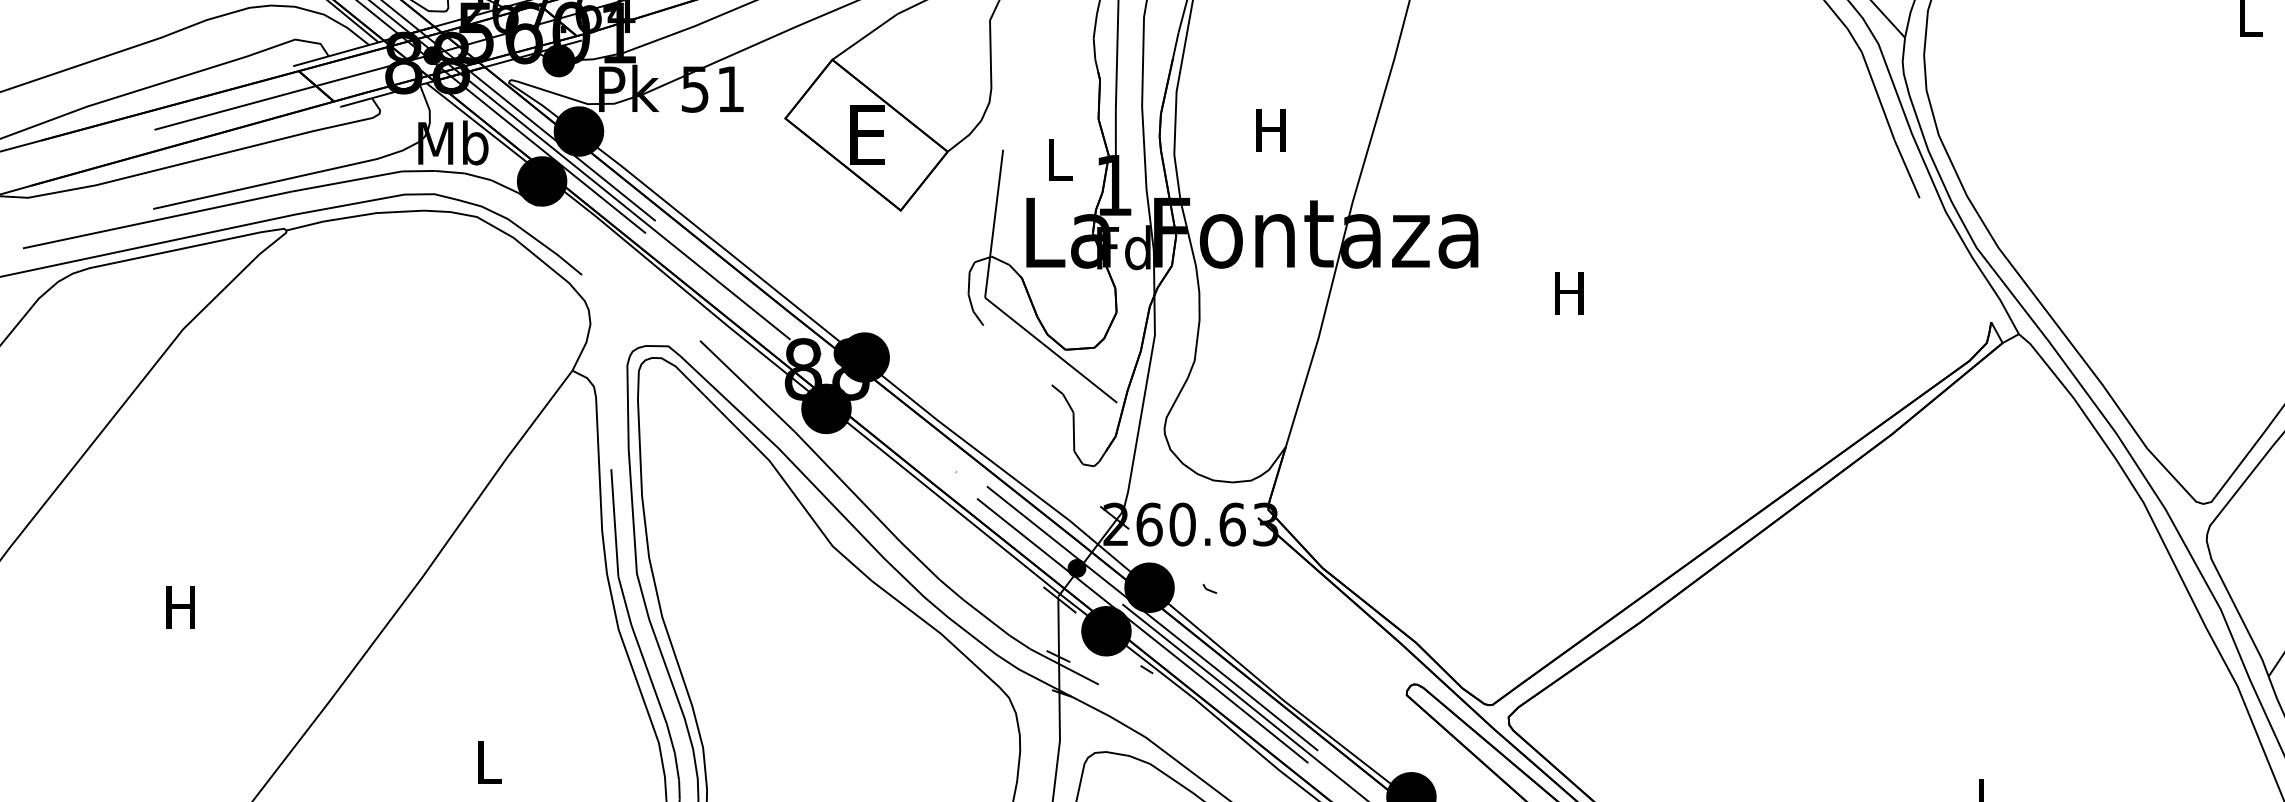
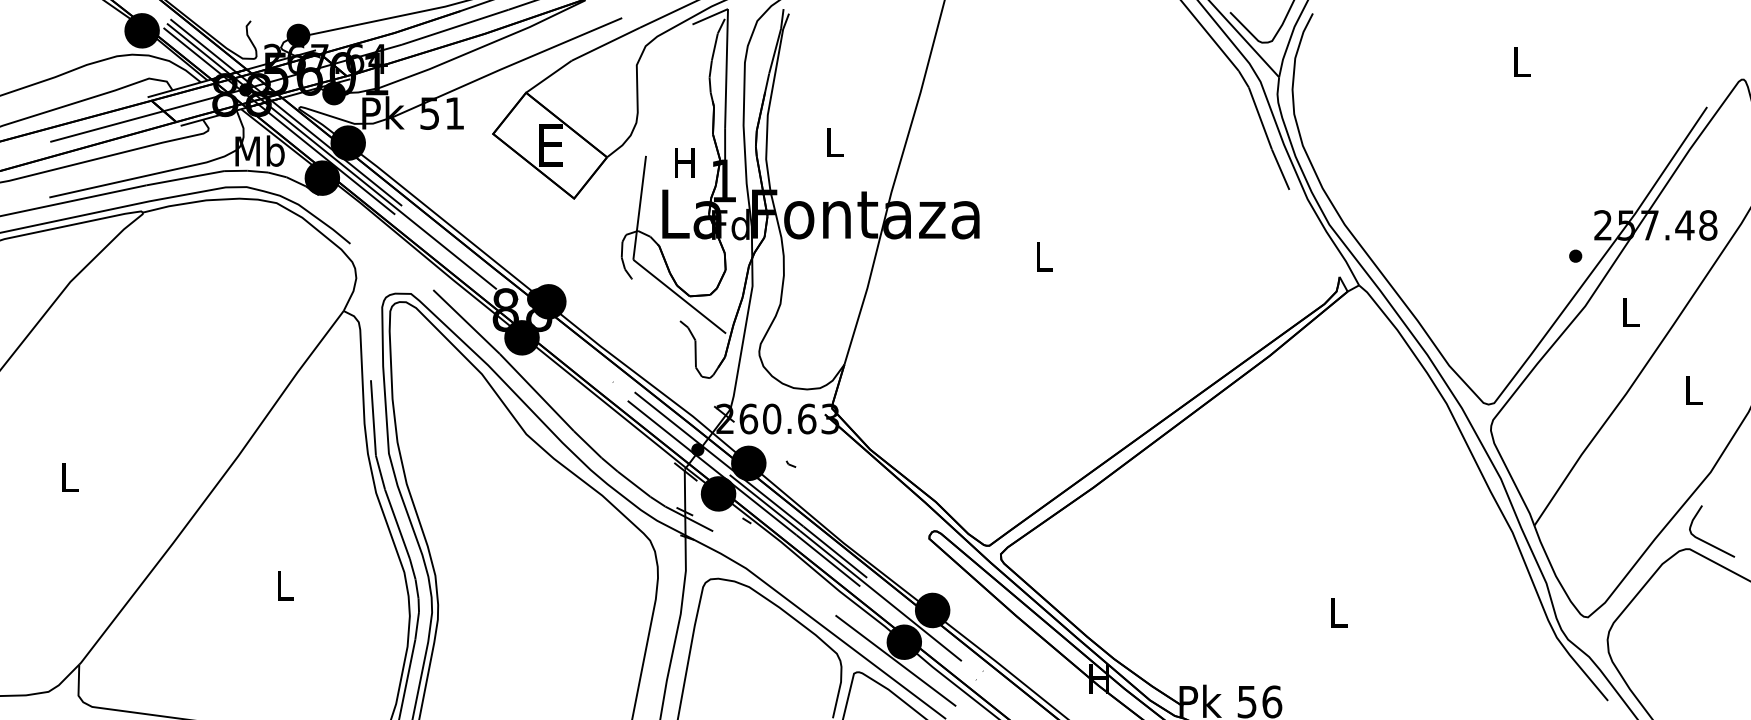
text: (1270, 130) -> (833, 142), H -> L
text: (1057, 159) -> (684, 162), L -> H
text: (1569, 293) -> (1043, 256), H -> L
text: (180, 607) -> (68, 477), H -> L

